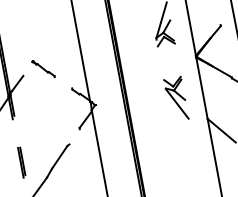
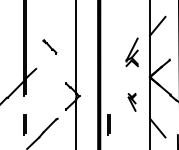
line: (42, 68) -> (49, 46), moved
part: (175, 99) -> (131, 102), size x0.6
line: (147, 138) -> (108, 124), added

